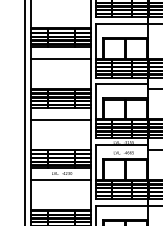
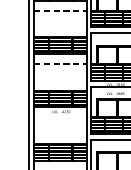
line: (61, 59) -> (60, 11), solid -> dashed
line: (61, 119) -> (60, 64), solid -> dashed
line: (60, 180) -> (59, 118), removed

